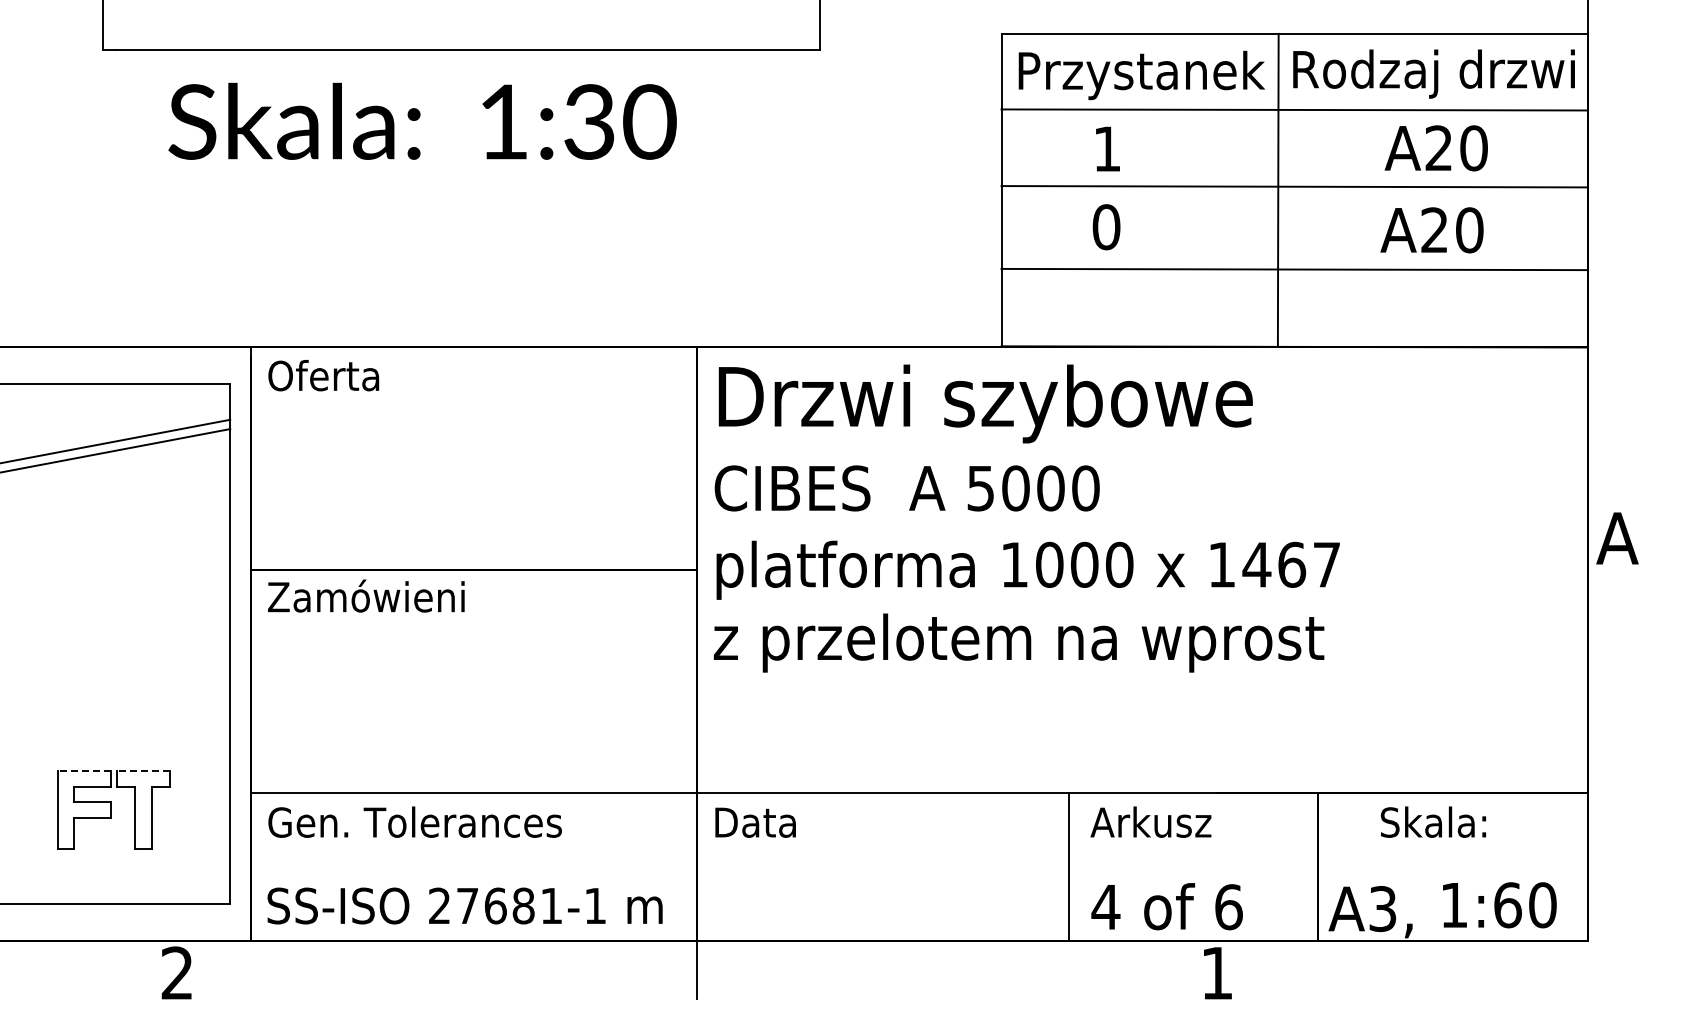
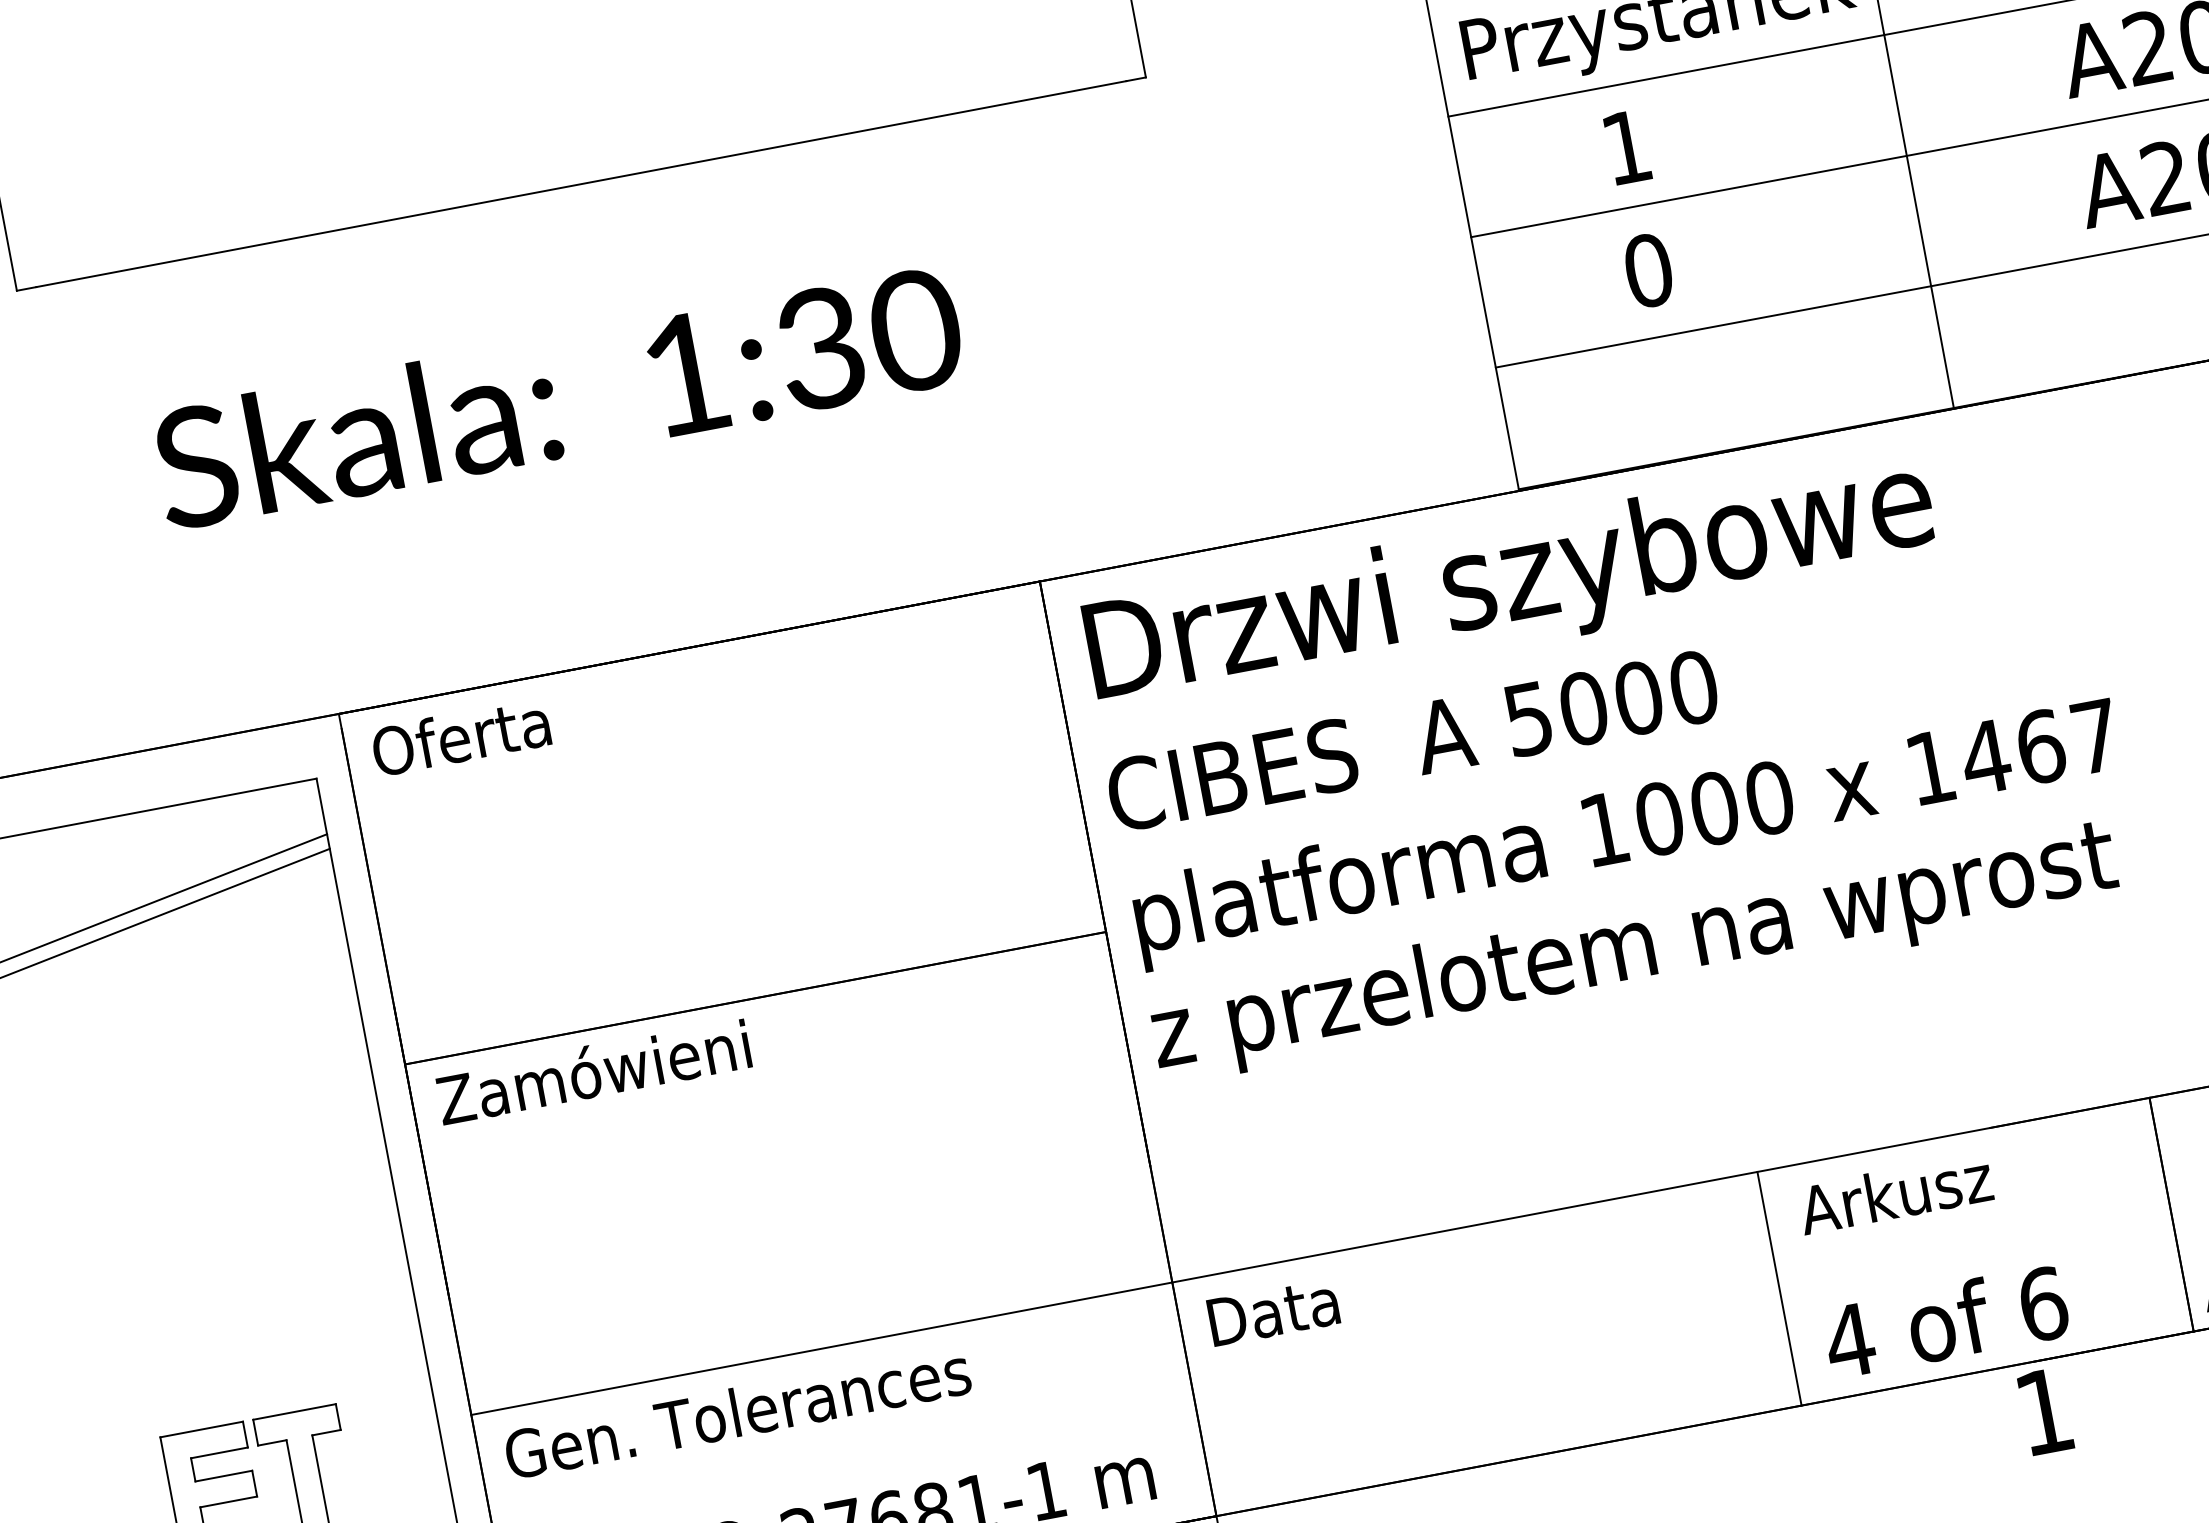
text: (422, 120) -> (557, 395), moved
line: (83, 770) -> (200, 1429), dashed -> solid
line: (142, 770) -> (293, 1412), dashed -> solid

